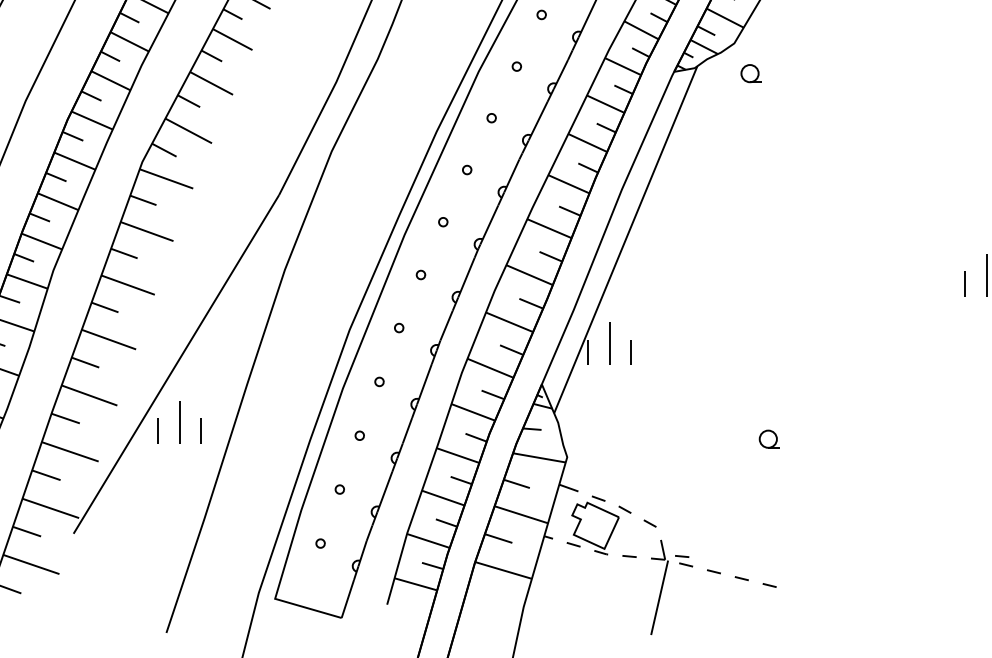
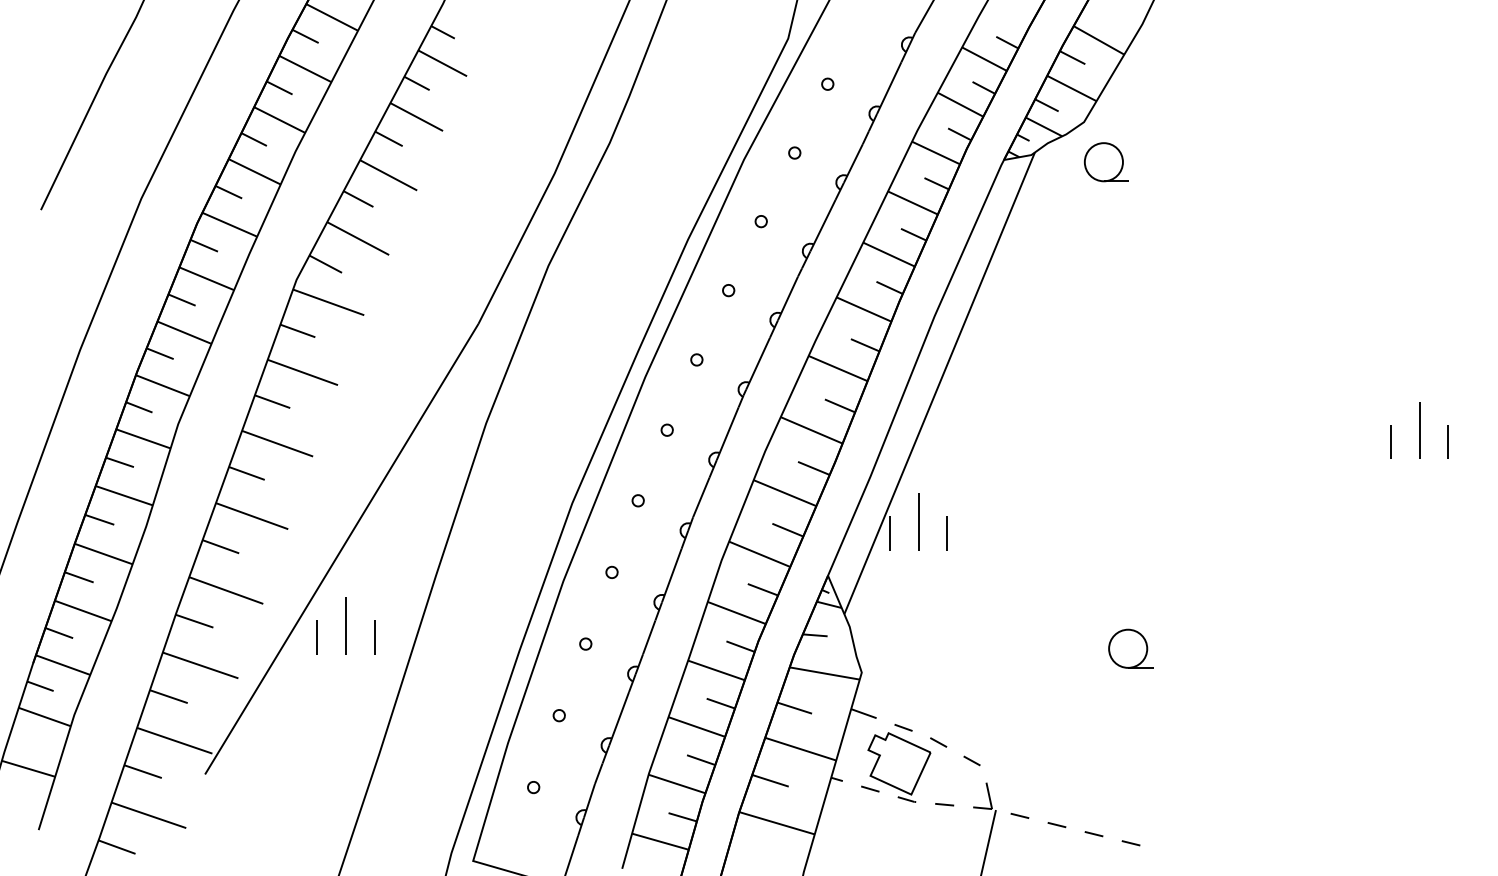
part: (751, 73) -> (1106, 162), size x1.67
part: (769, 439) -> (1130, 648), size x1.67
line: (682, 556) -> (1014, 804), removed

